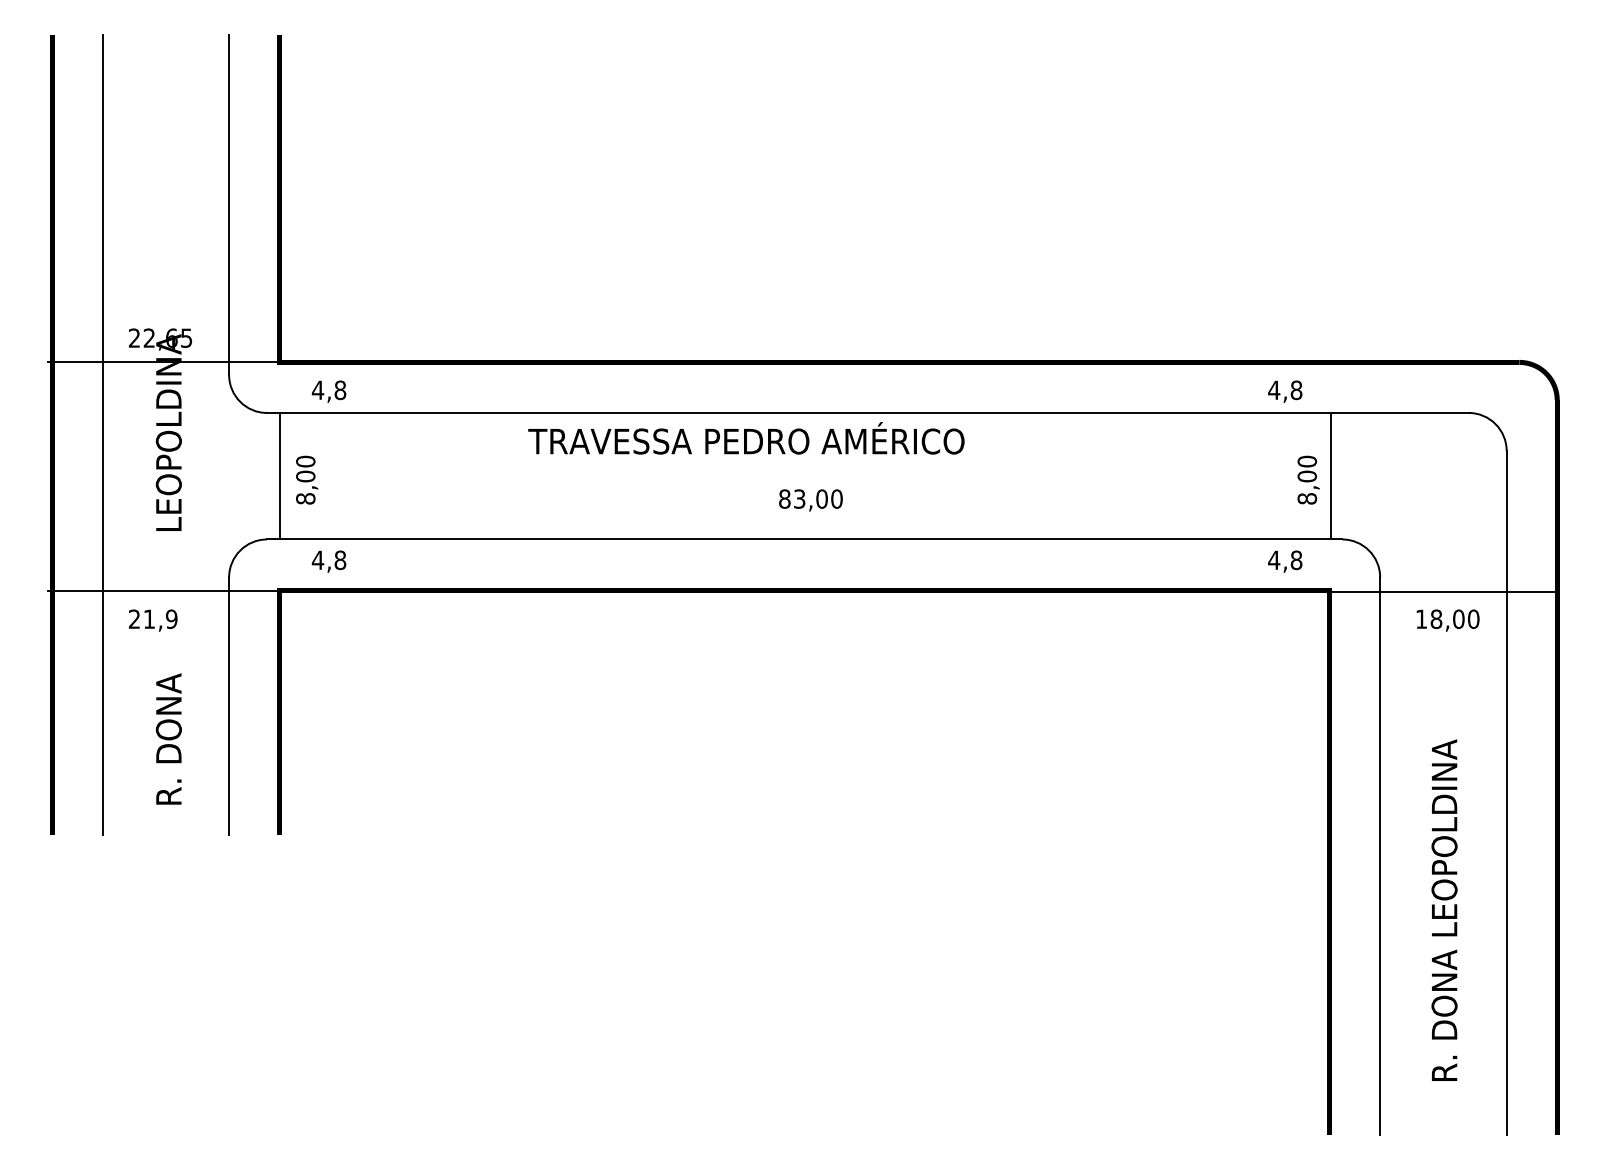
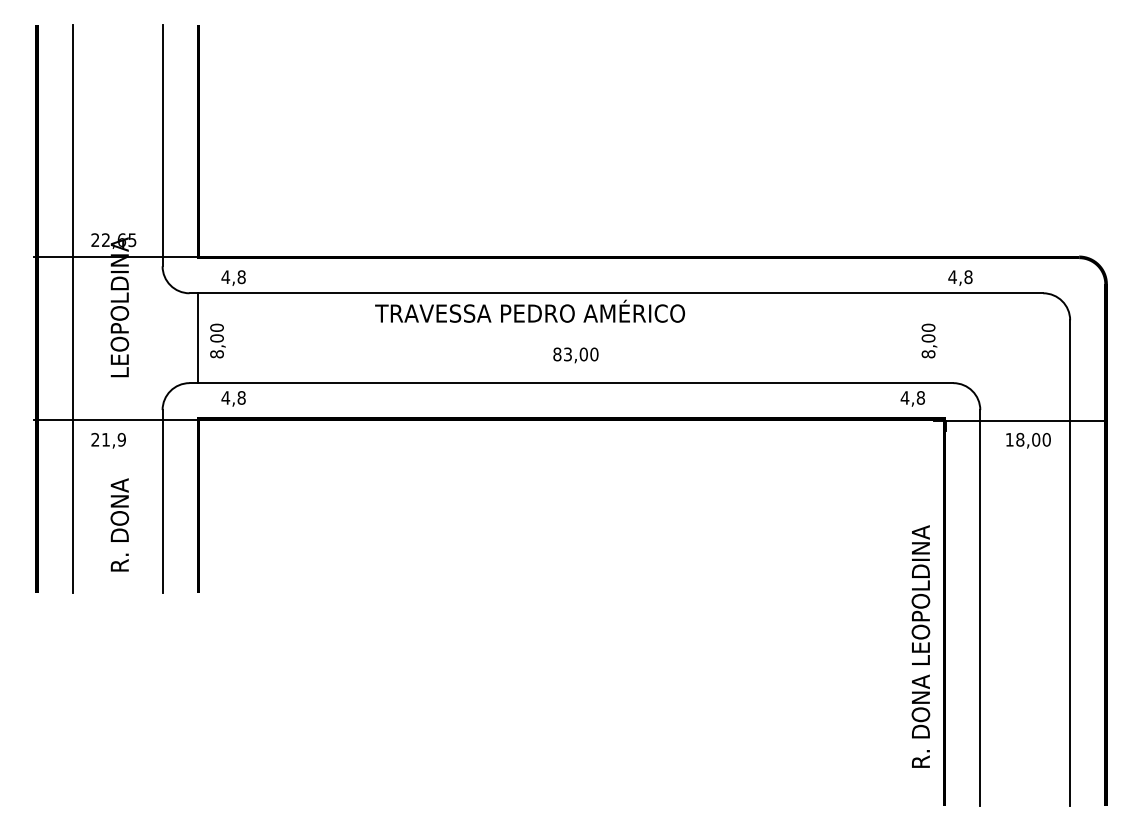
text: (1285, 391) -> (960, 278), moved
line: (1331, 475) -> (945, 337), removed
text: (1444, 909) -> (920, 646), moved

